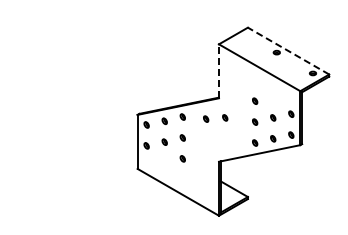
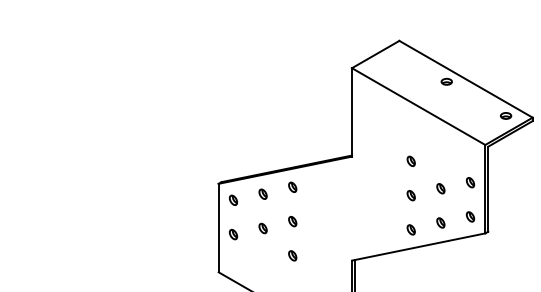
line: (288, 51) -> (465, 79), dashed -> solid
line: (218, 71) -> (351, 112), dashed -> solid
part: (225, 117) -> (362, 188), removed
part: (206, 118) -> (331, 189), removed

